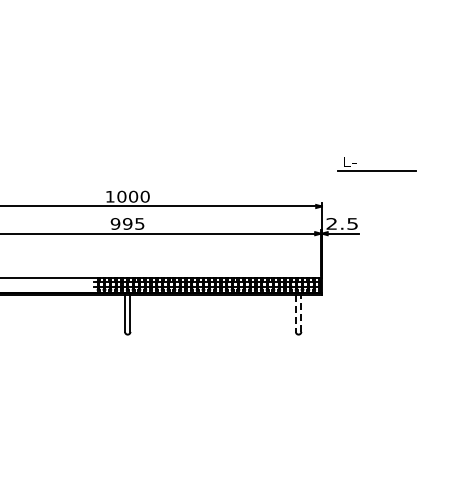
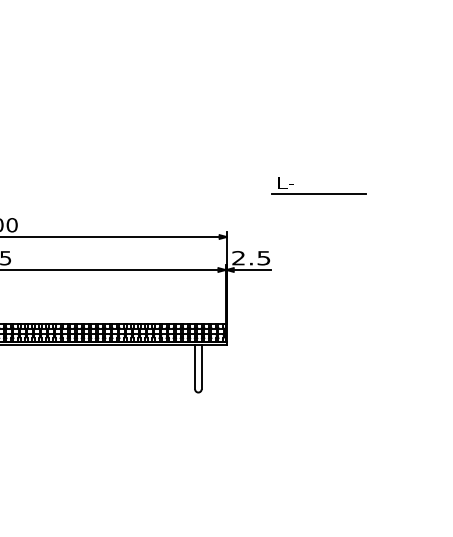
part: (376, 164) -> (318, 186), moved
line: (301, 313) -> (201, 366), dashed -> solid
line: (295, 314) -> (194, 368), dashed -> solid

